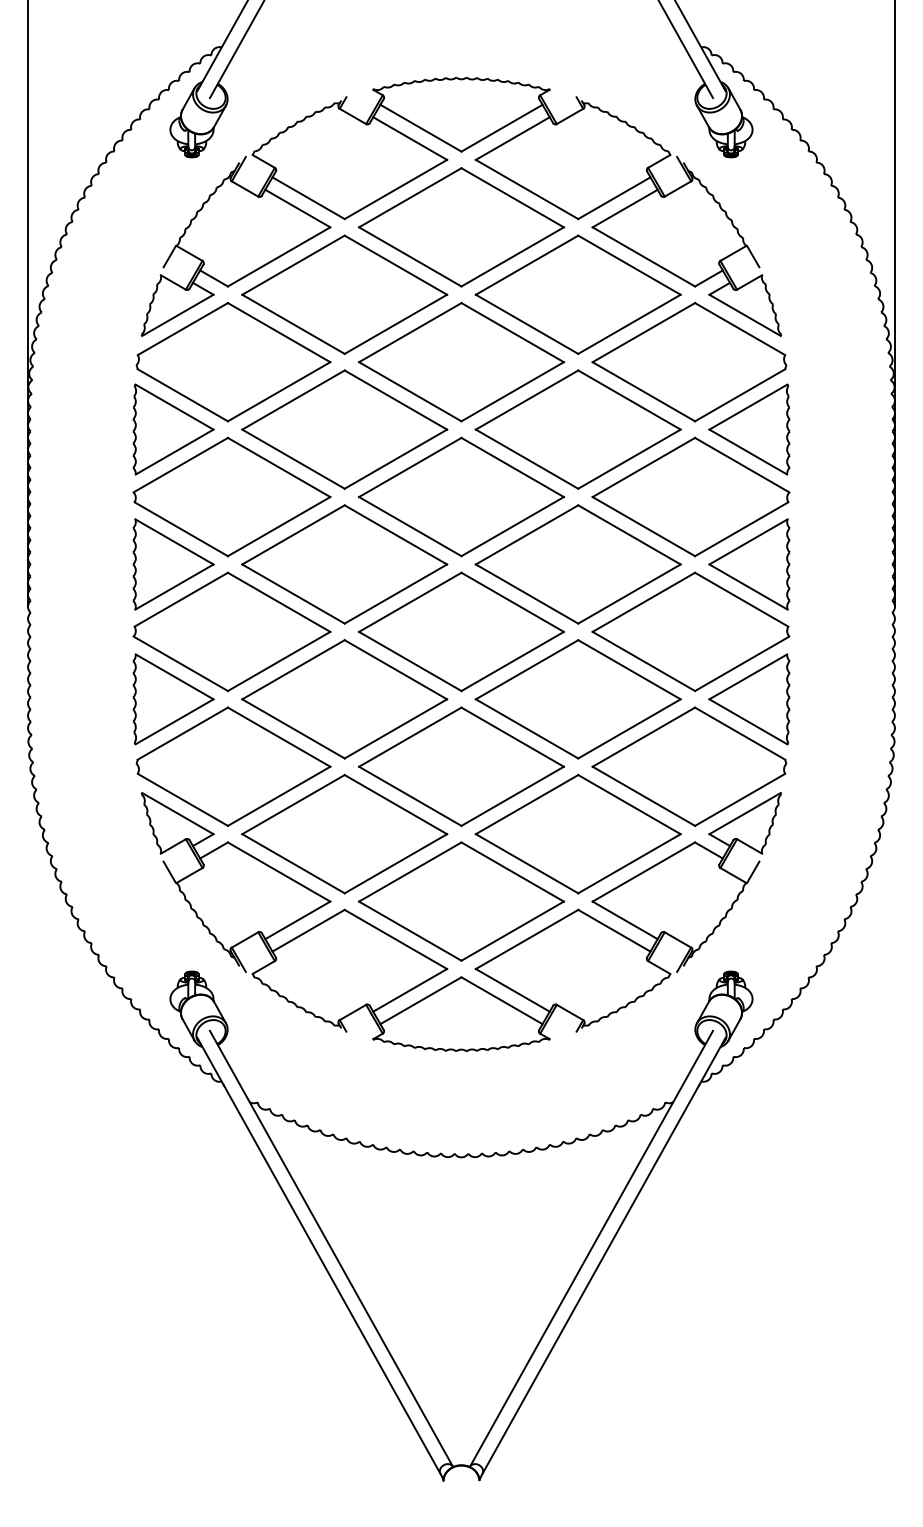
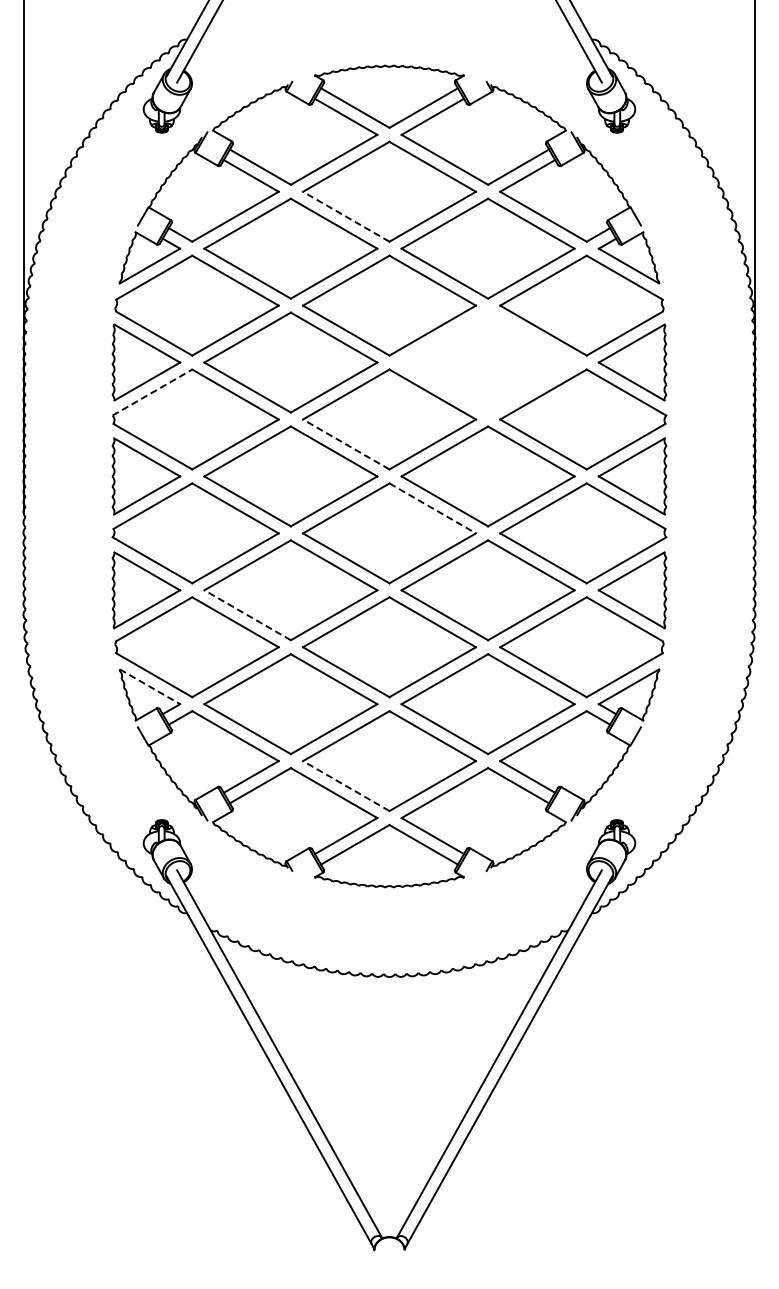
line: (410, 256) -> (346, 216), solid -> dashed
part: (577, 429) -> (487, 362), removed
line: (180, 465) -> (152, 392), solid -> dashed
line: (410, 526) -> (346, 444), solid -> dashed
line: (512, 602) -> (432, 508), solid -> dashed
line: (293, 729) -> (247, 615), solid -> dashed
line: (178, 813) -> (150, 686), solid -> dashed
line: (410, 931) -> (346, 786), solid -> dashed

